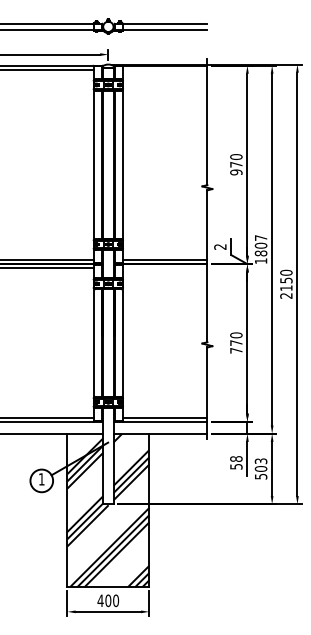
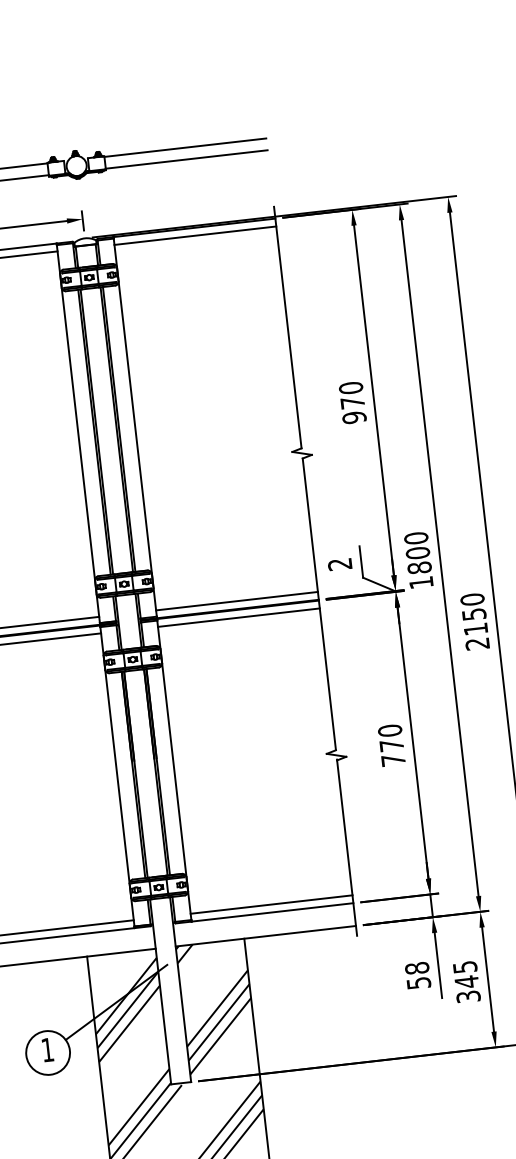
line: (165, 69) -> (195, 235), added
text: (260, 238) -> (415, 539), 1807 -> 1800
line: (165, 268) -> (239, 617), added
text: (260, 468) -> (465, 981), 503 -> 345

